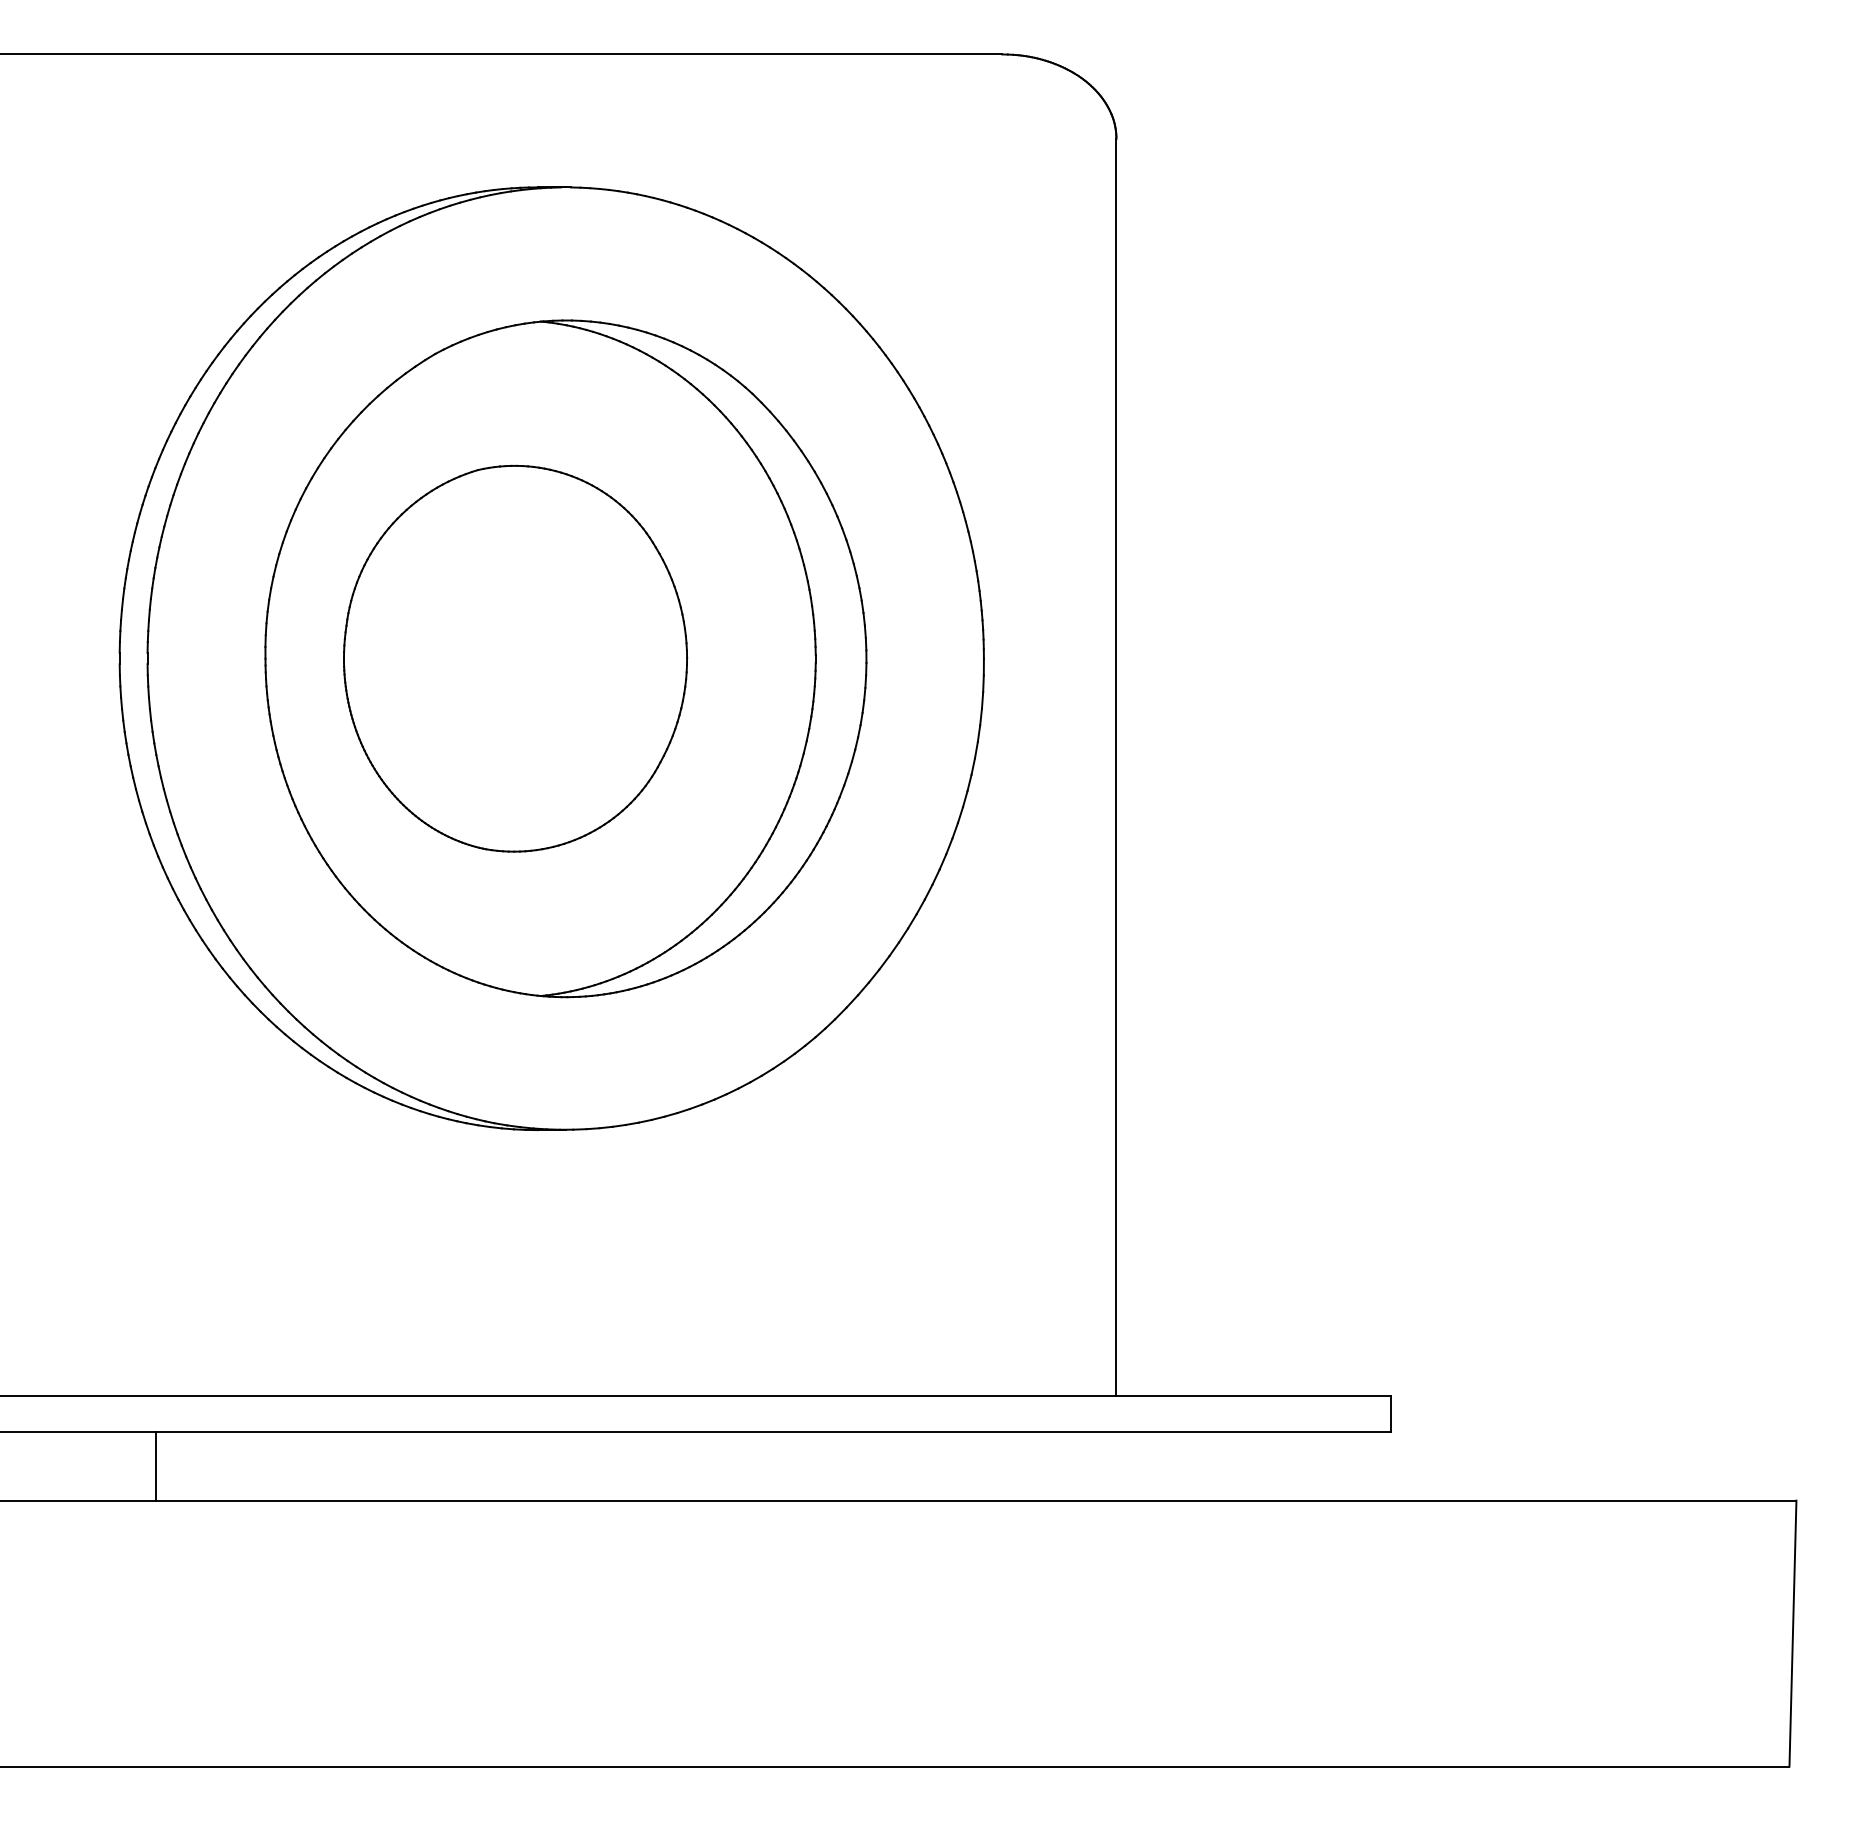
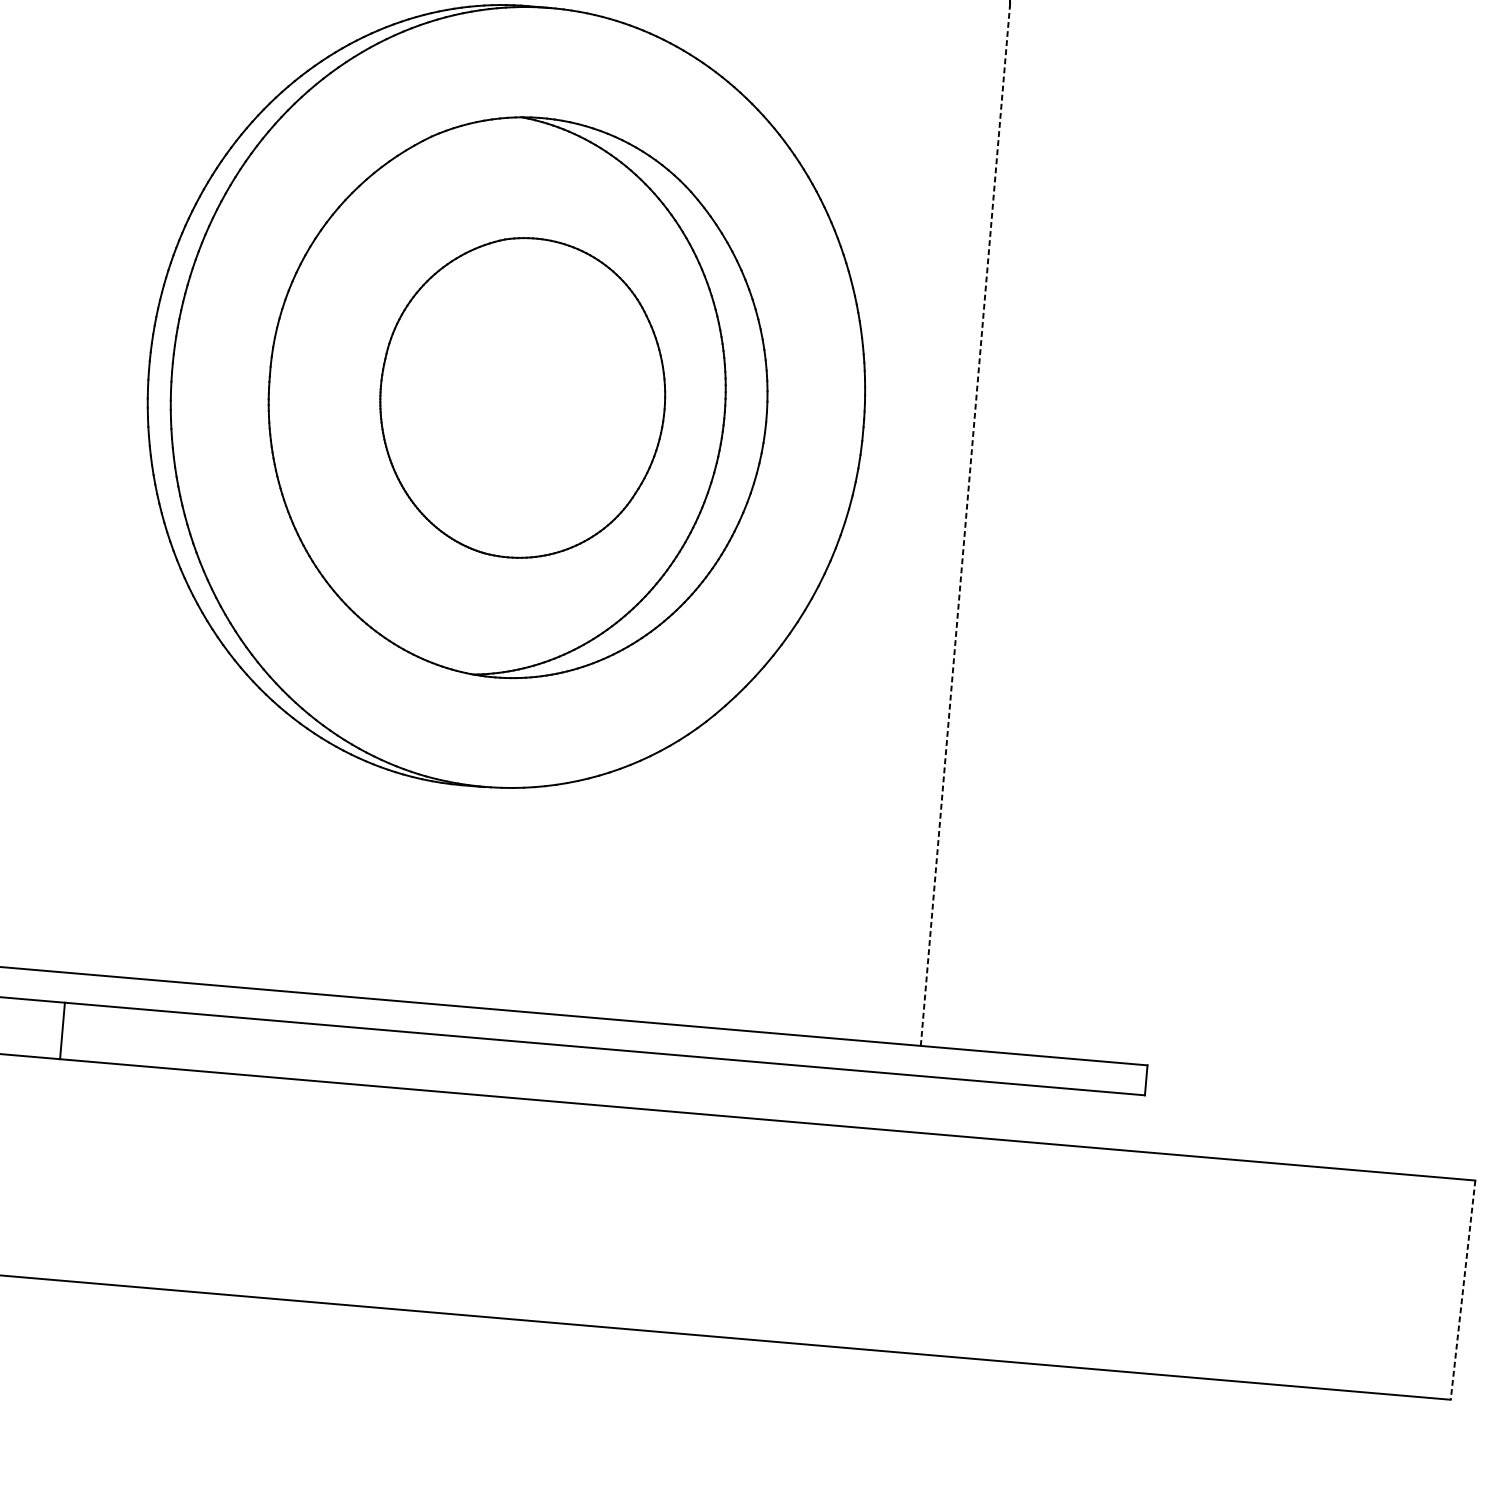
part: (515, 658) -> (522, 397), moved
line: (1116, 767) -> (965, 526), solid -> dashed
line: (155, 1466) -> (62, 1030), moved
line: (1792, 1633) -> (1462, 1290), solid -> dashed

